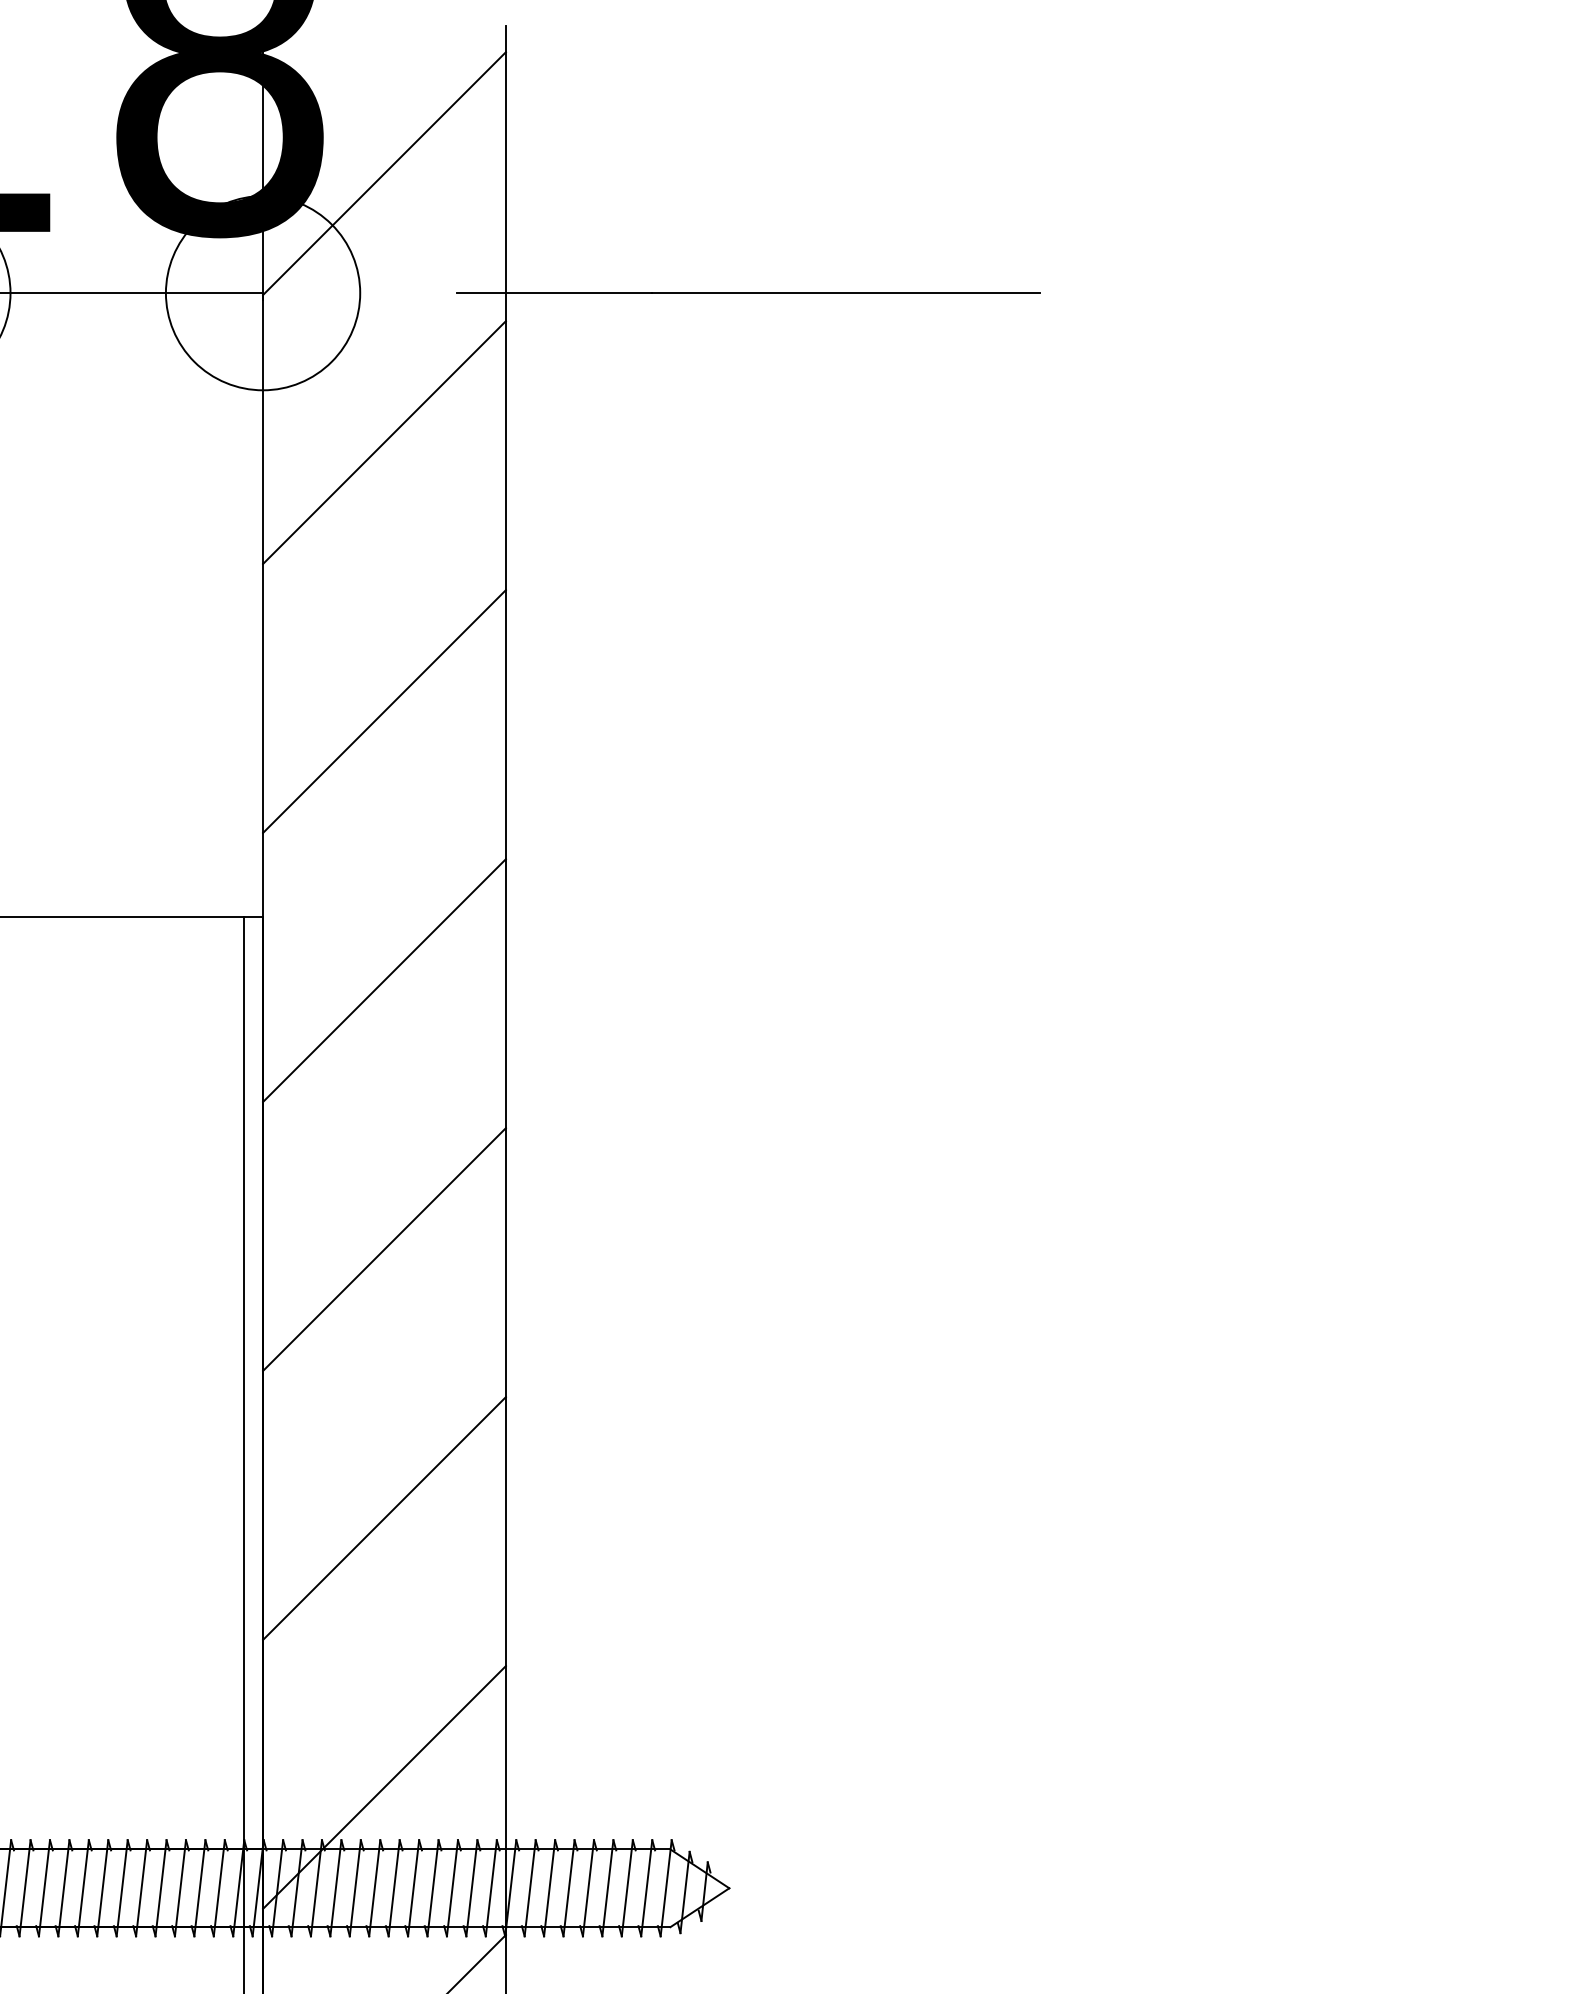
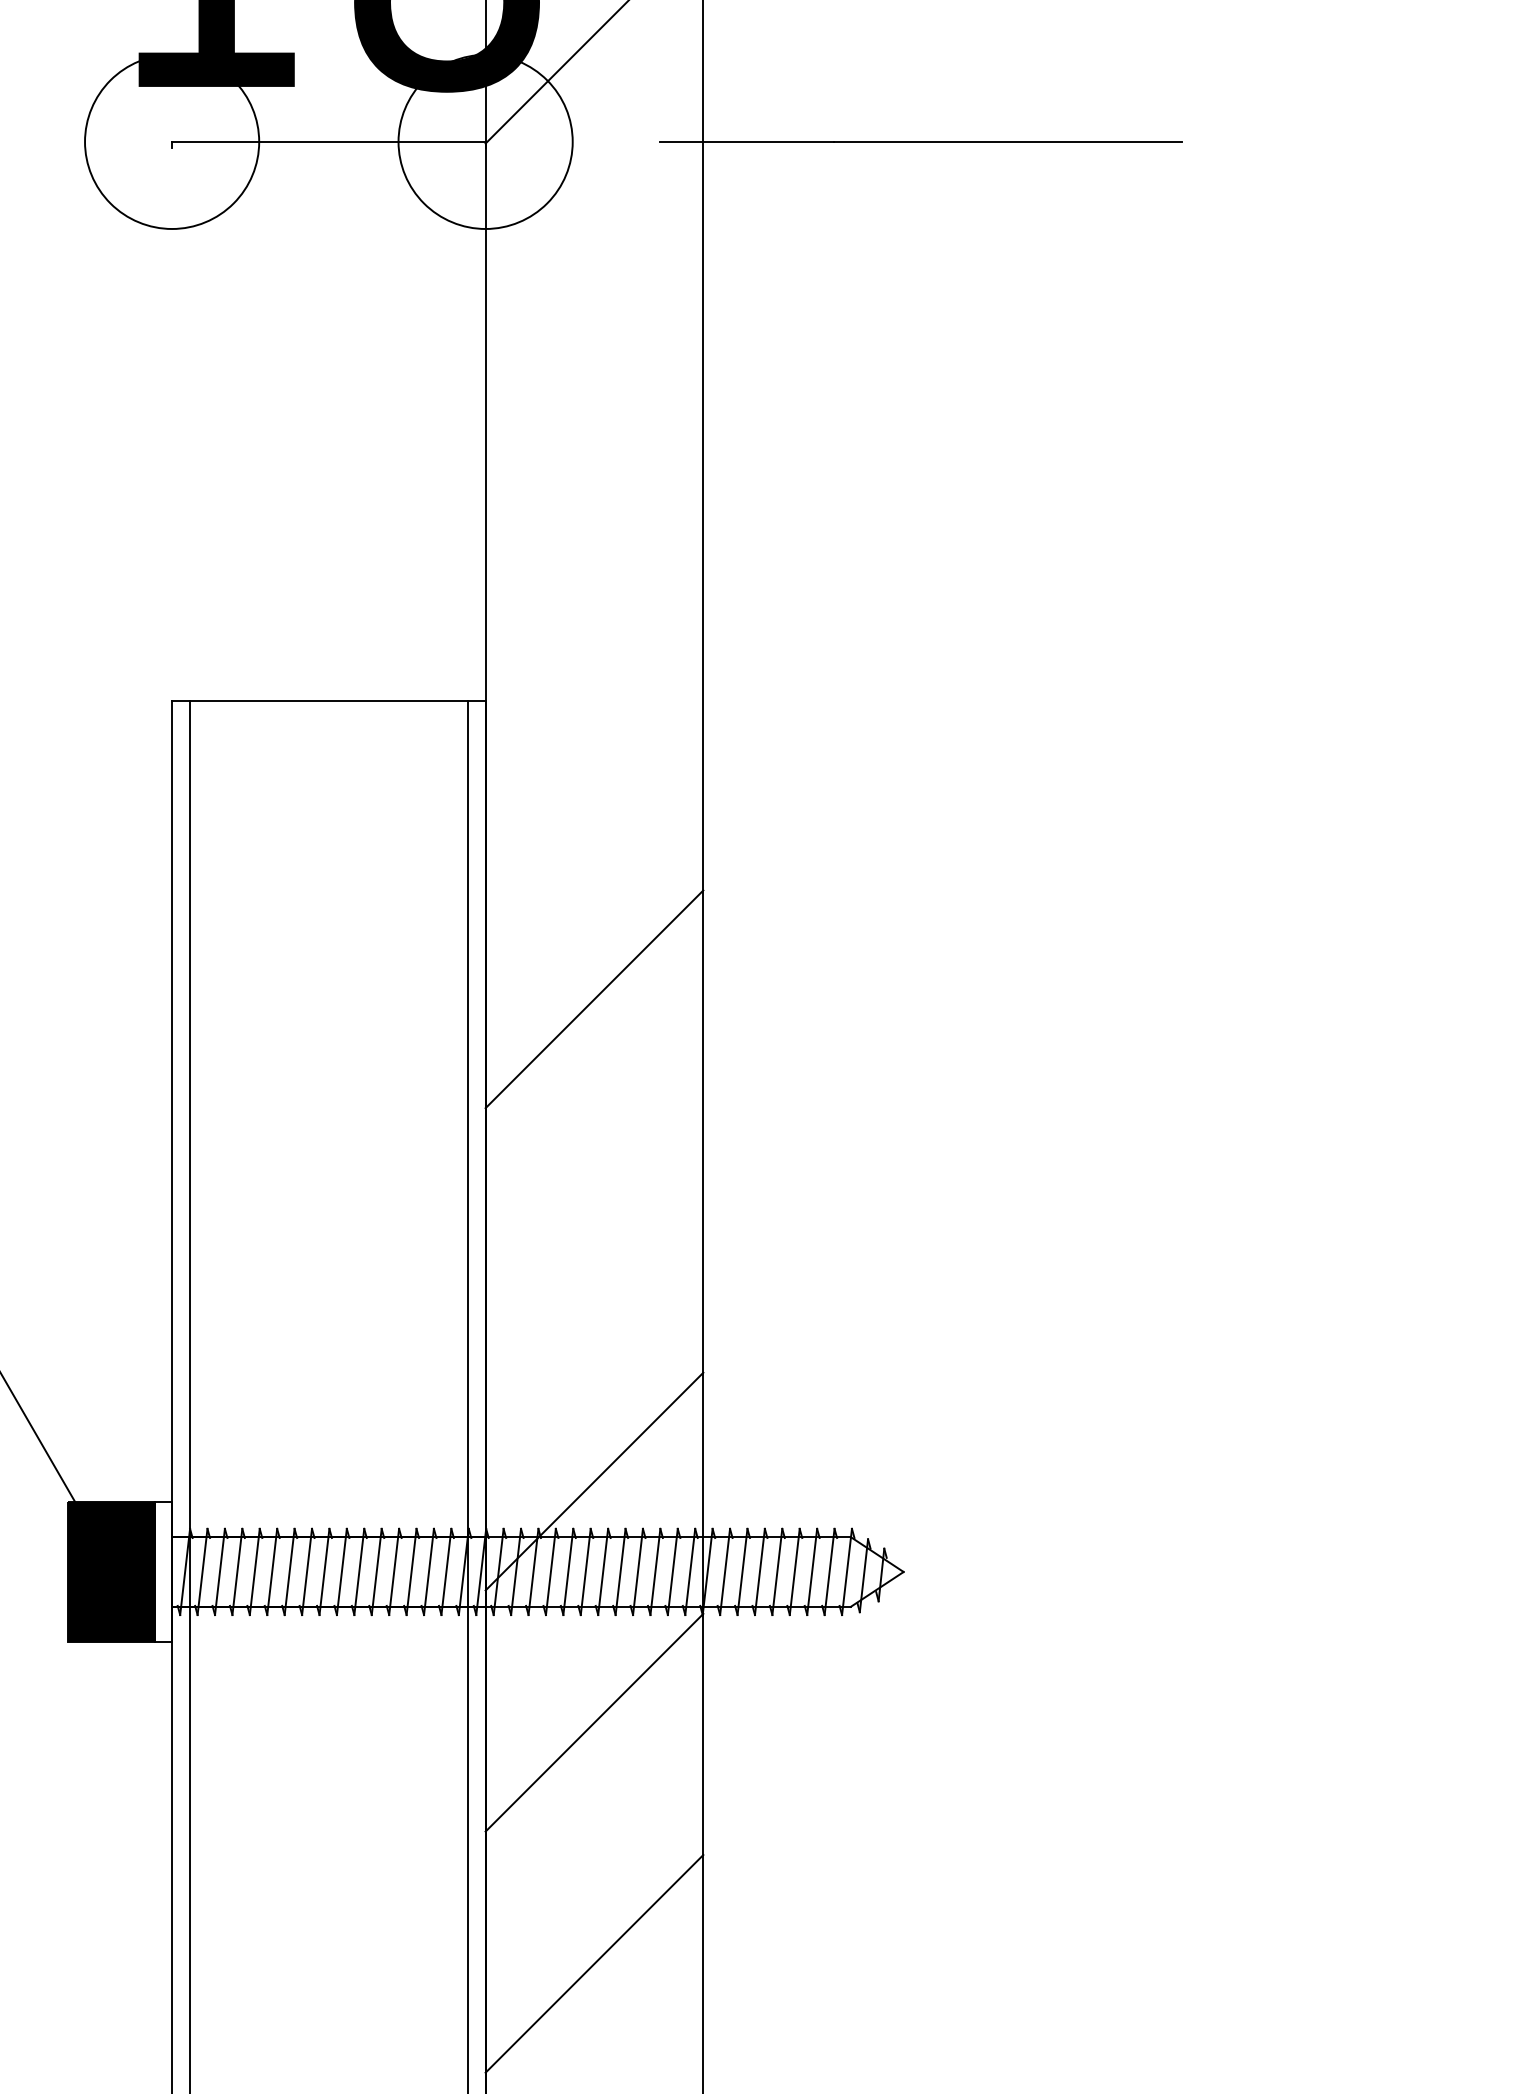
line: (384, 442) -> (594, 275), removed
line: (384, 711) -> (594, 516), removed
line: (384, 980) -> (594, 758), removed
line: (384, 1518) -> (594, 1240), removed

